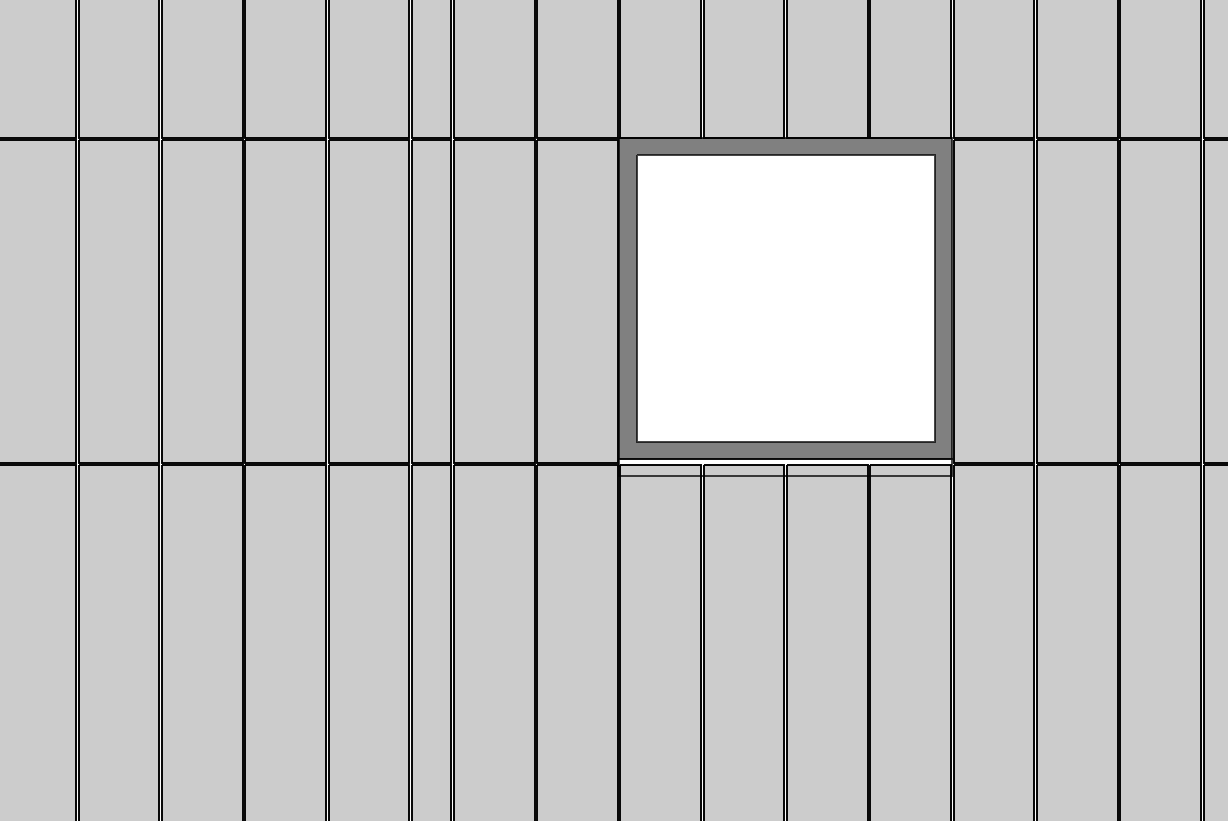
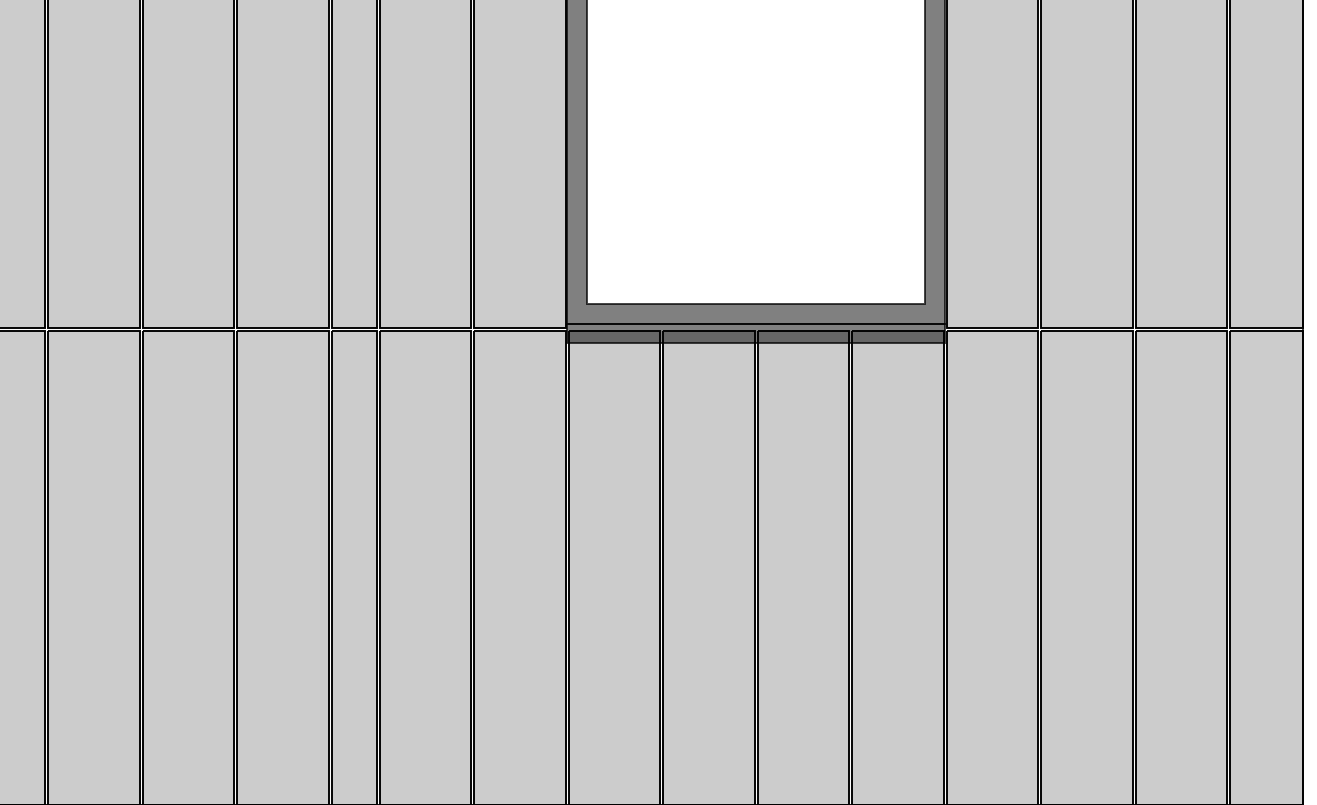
fill: (785, 467) -> (755, 333), added

